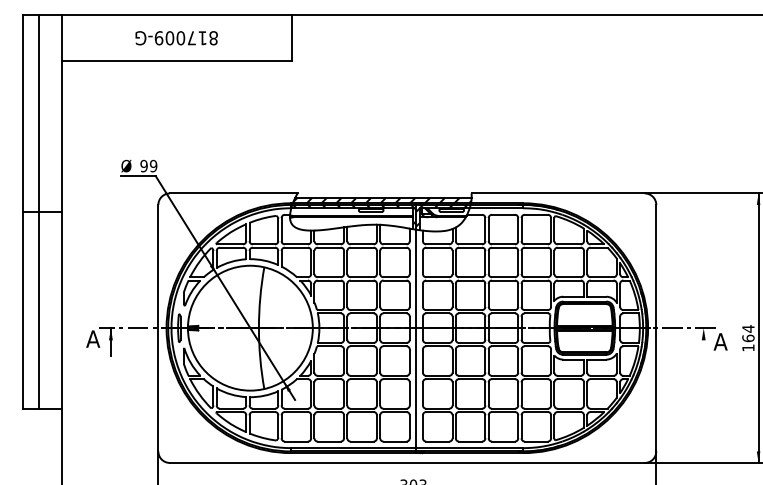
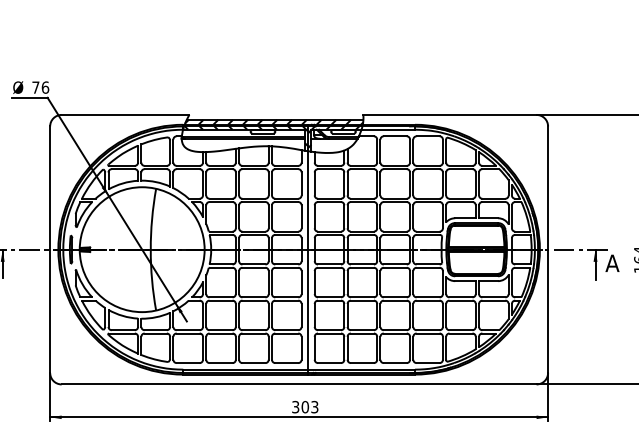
text: (148, 165) -> (40, 87), 99 -> 76
line: (703, 343) -> (595, 265), added

